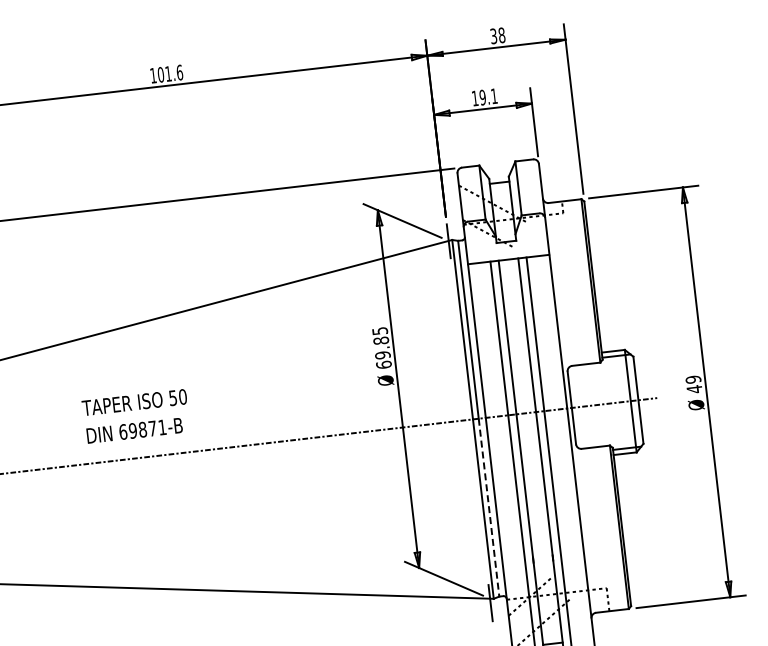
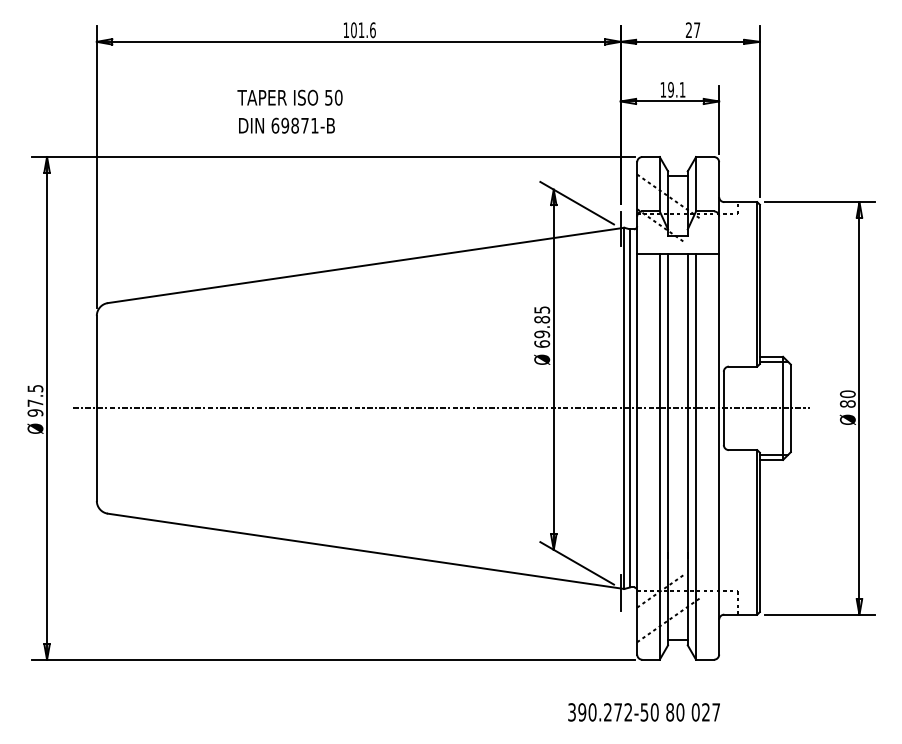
text: (498, 36) -> (693, 30), 38 -> 27
text: (693, 384) -> (847, 399), 49 -> 80
text: (135, 416) -> (289, 111), moved
line: (489, 507) -> (630, 497), dashed -> solid

